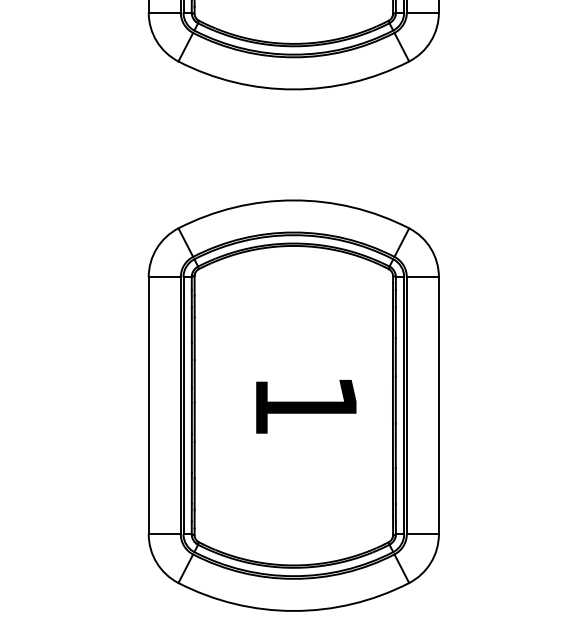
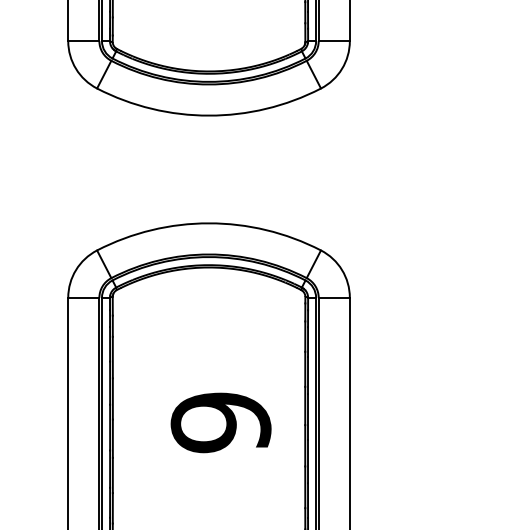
text: (306, 406) -> (221, 423), 1 -> 6

